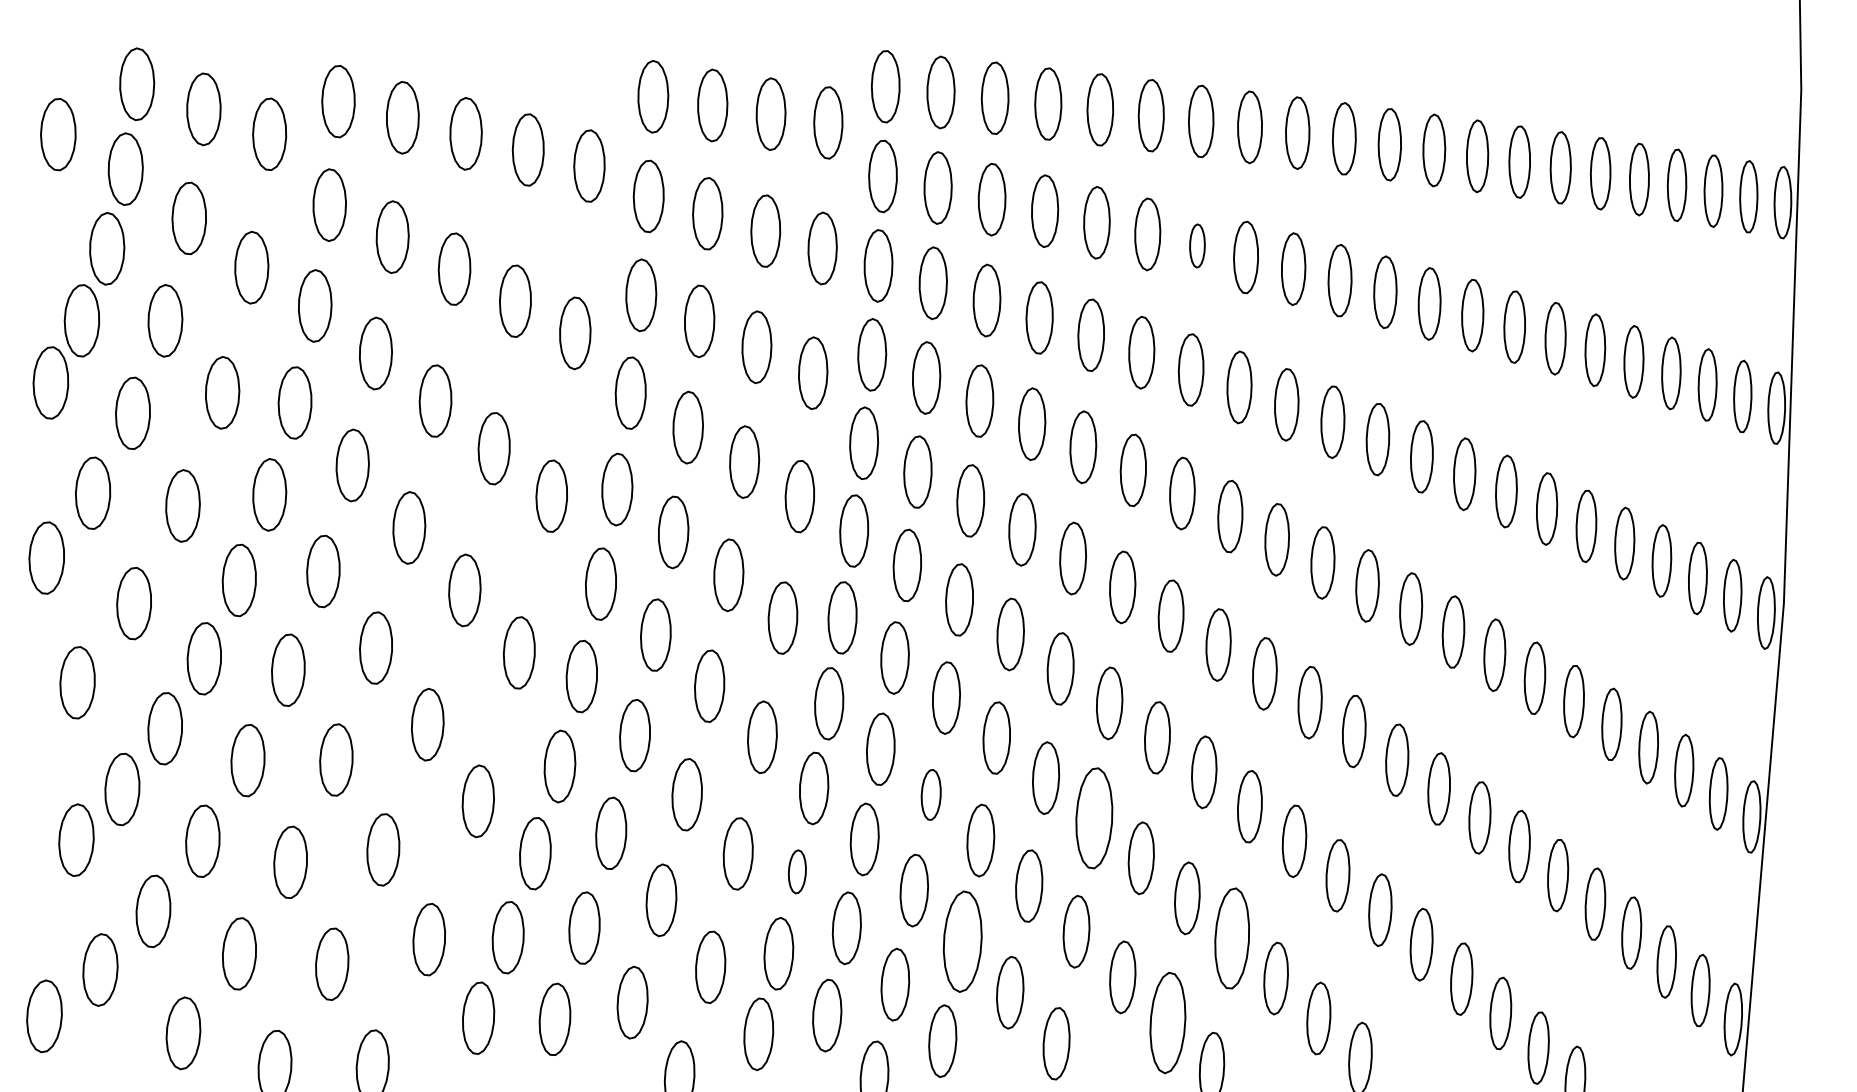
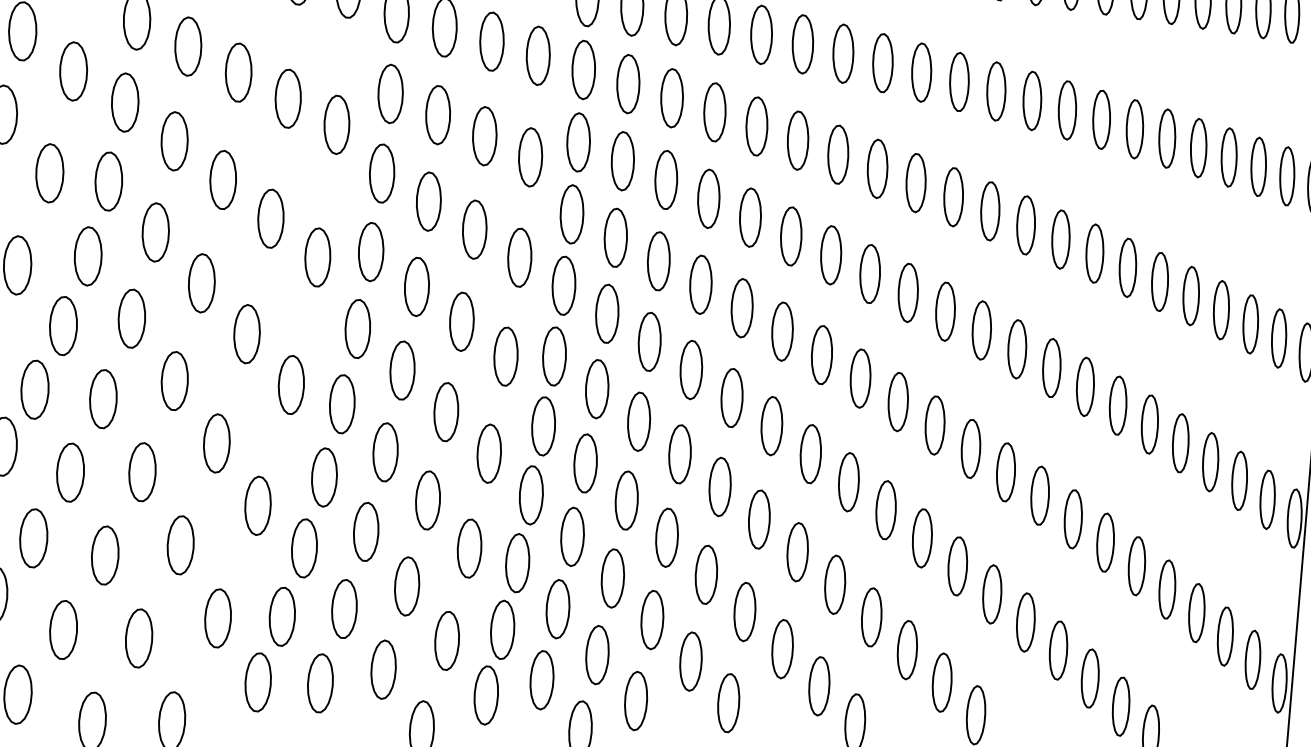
part: (1197, 245) -> (843, 53), size x1.67
part: (930, 794) -> (626, 500), size x1.43
part: (1093, 817) -> (758, 518), size x0.71
part: (797, 871) -> (517, 562), size x1.67
part: (1232, 937) -> (871, 616), size x0.71
part: (962, 941) -> (652, 619), size x0.71
part: (1167, 1022) -> (819, 685), size x0.71

